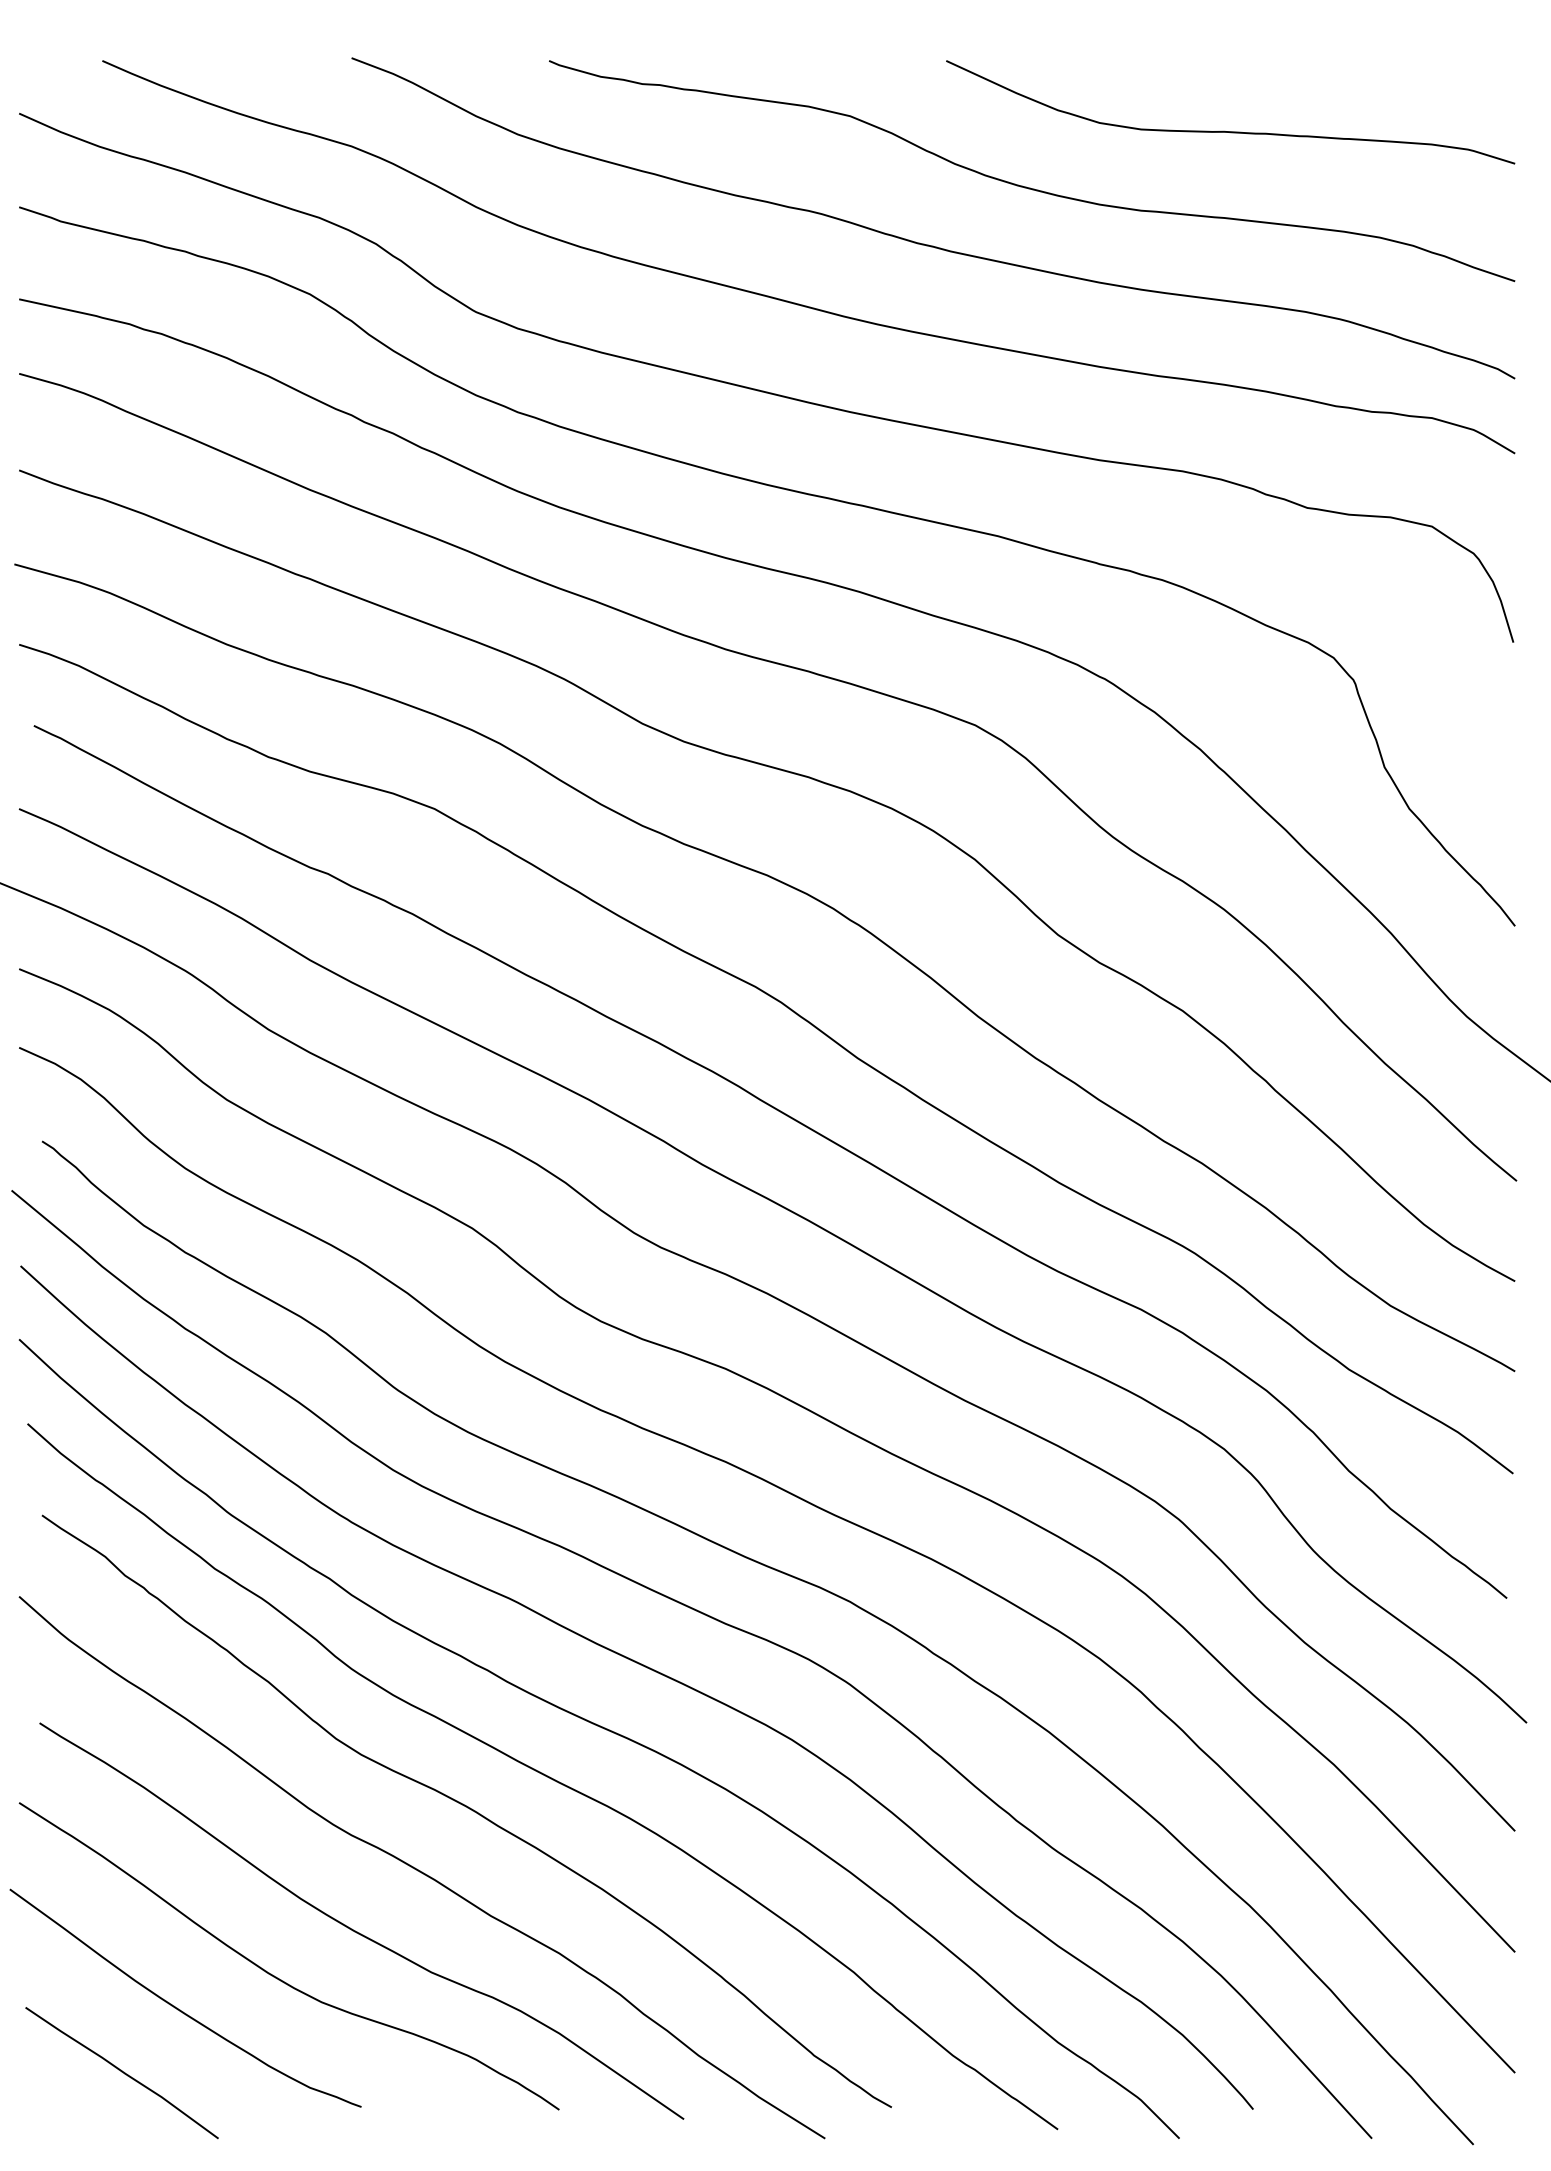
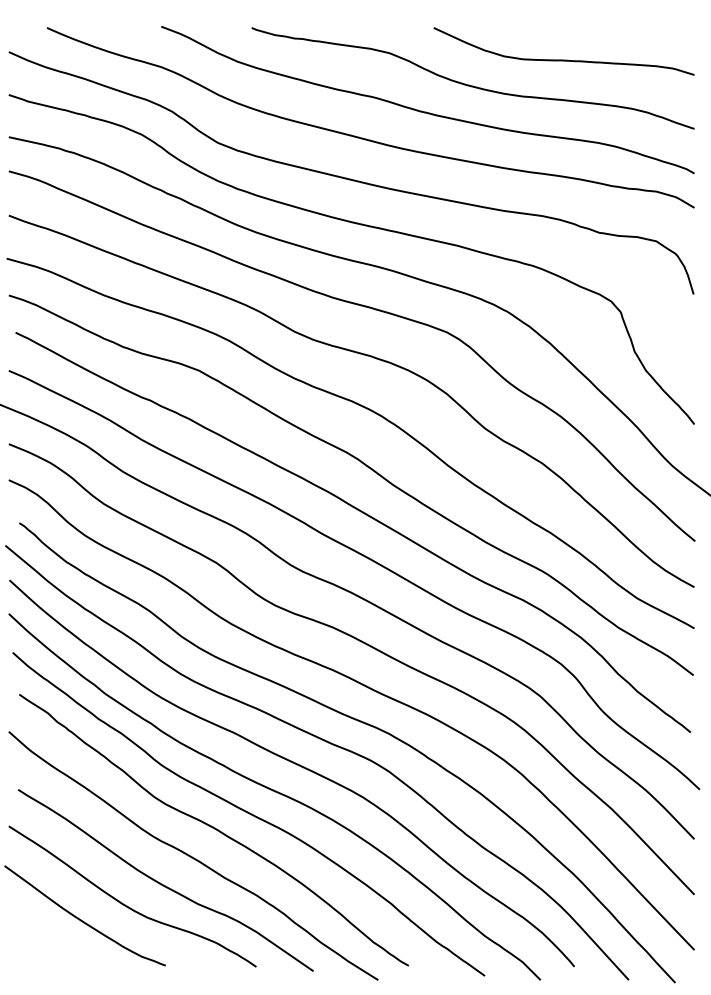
curve: (120, 2071) -> (55, 949), removed

